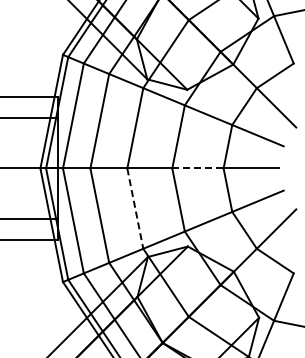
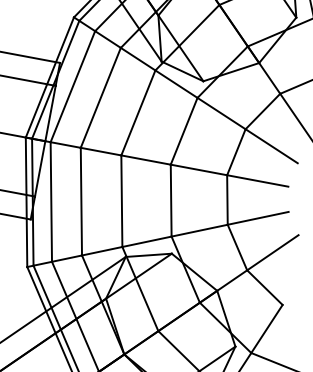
line: (197, 168) -> (198, 169), dashed -> solid
line: (135, 208) -> (122, 201), dashed -> solid

